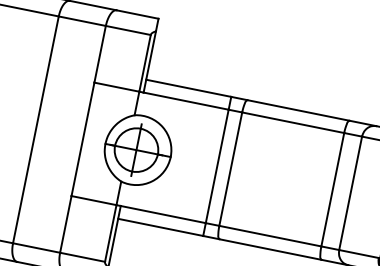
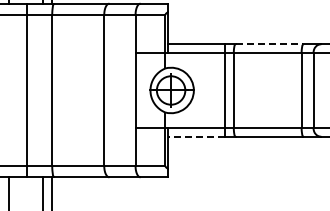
line: (298, 110) -> (269, 44), solid -> dashed
line: (160, 227) -> (196, 136), solid -> dashed

